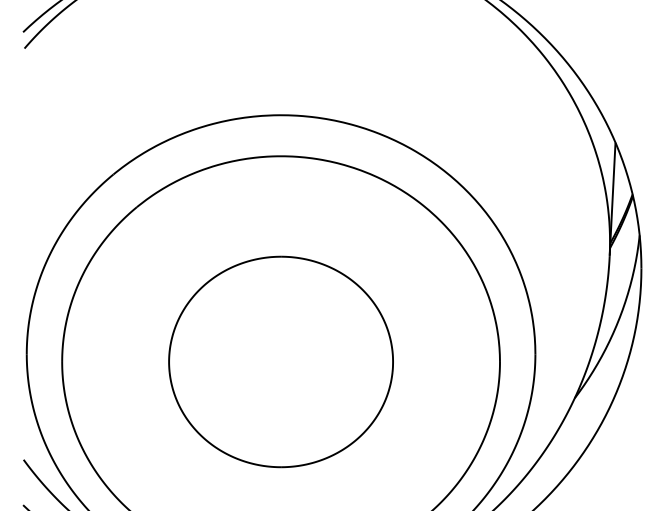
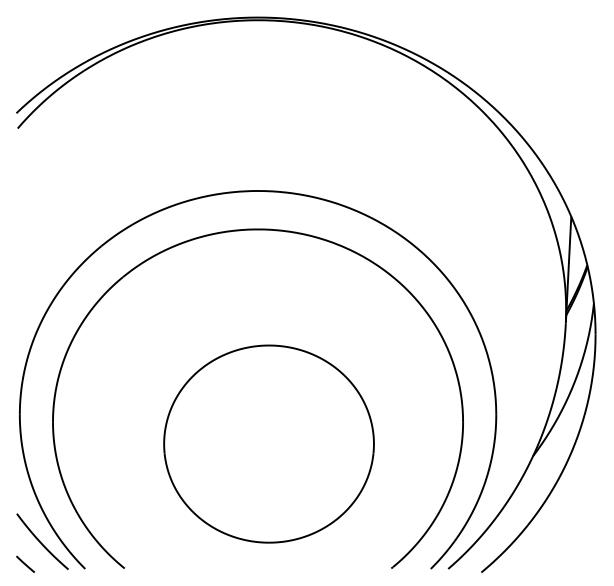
part: (280, 361) -> (268, 443), moved

